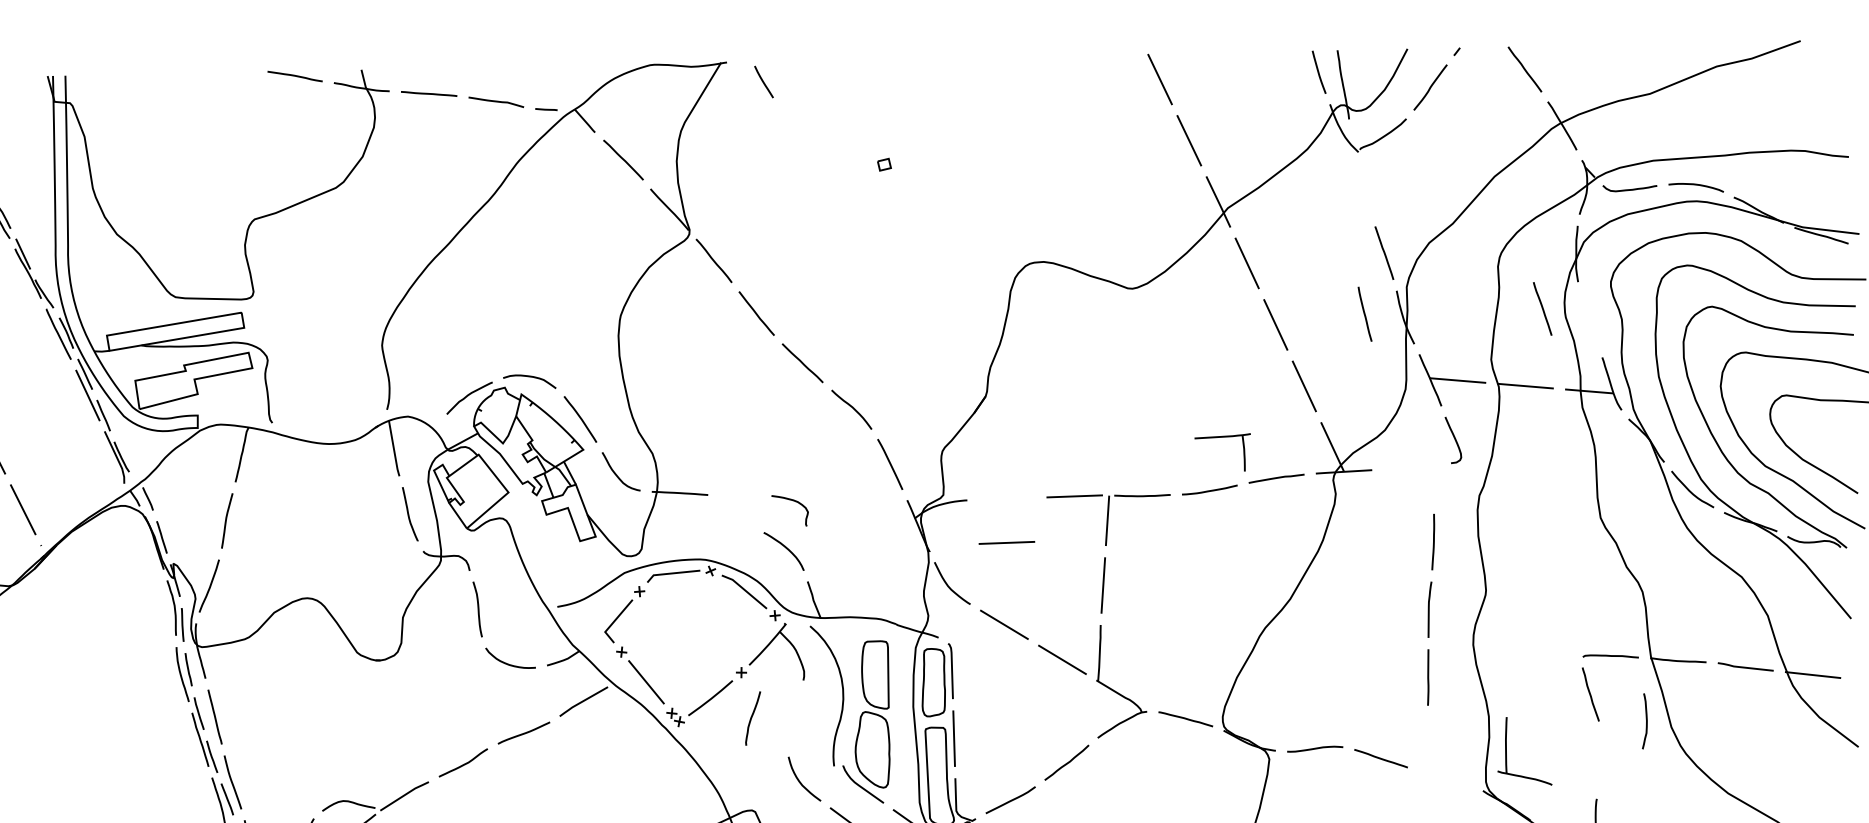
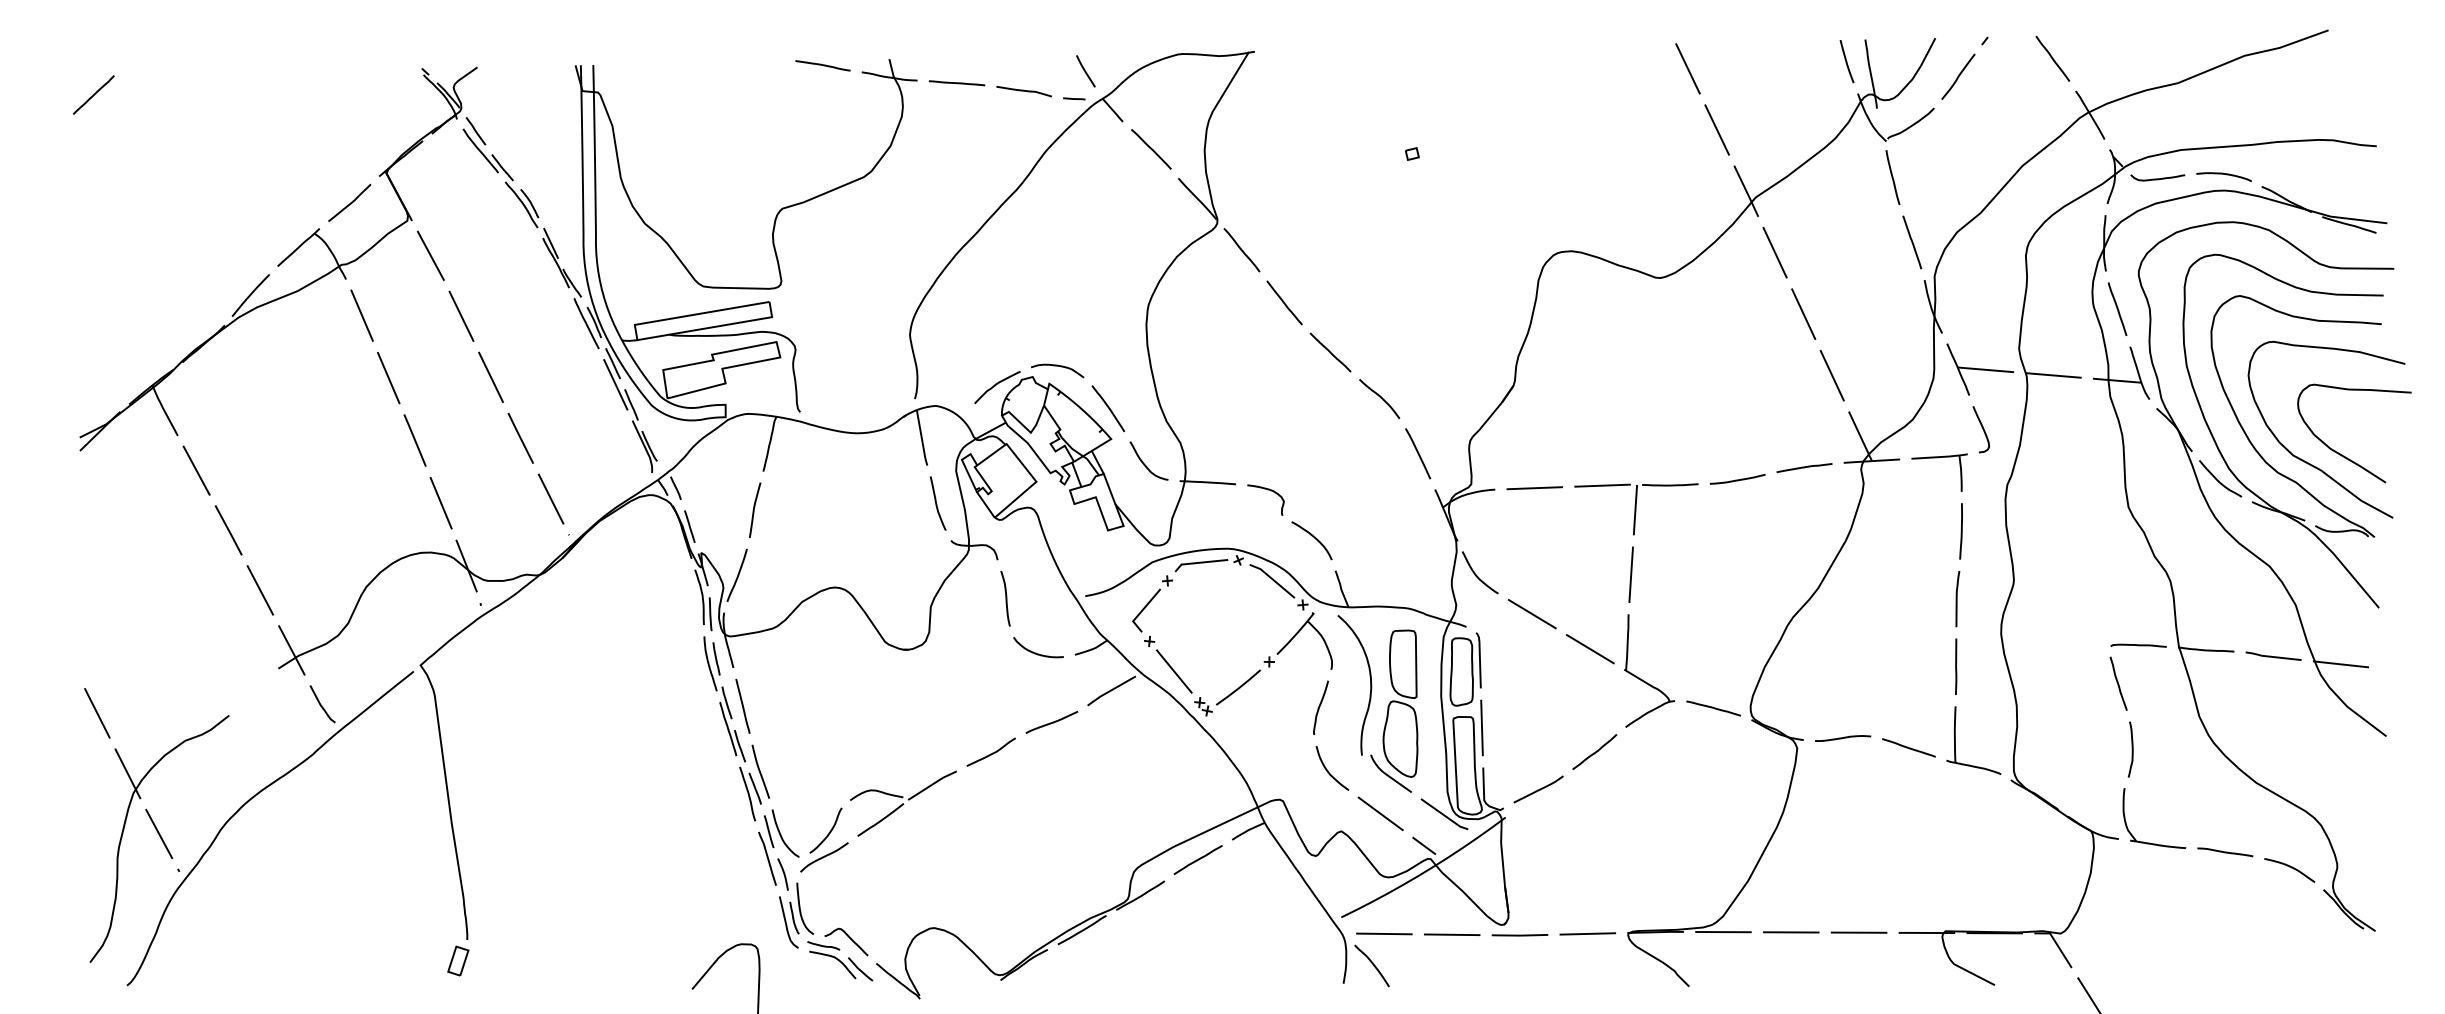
line: (763, 82) -> (1085, 71), moved
line: (1542, 308) -> (2117, 308), moved
line: (1364, 314) -> (1892, 177), moved
part: (1220, 438) -> (1937, 458), moved
curve: (791, 501) -> (1267, 490), moved
line: (1006, 543) -> (1534, 488), moved
curve: (752, 717) -> (1320, 706), moved
curve: (1645, 721) -> (2131, 749), moved
part: (1506, 751) -> (1955, 740), moved

